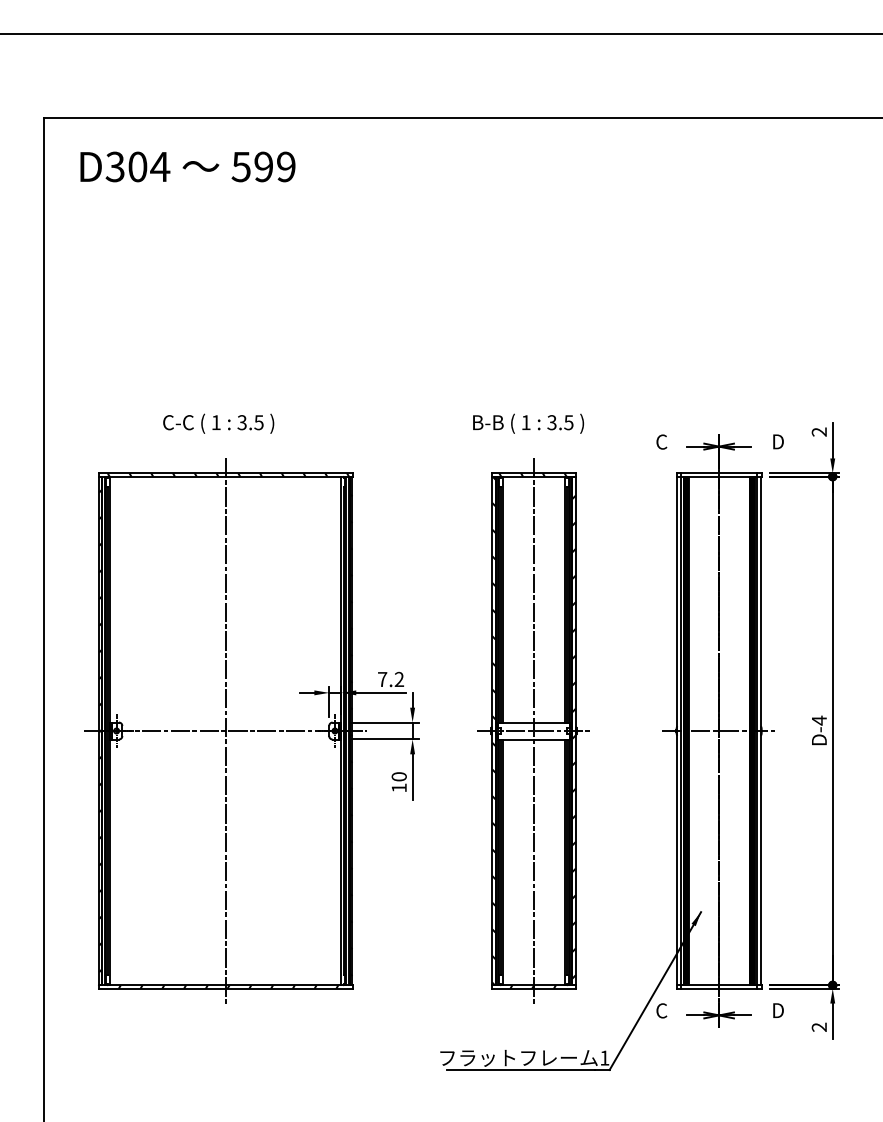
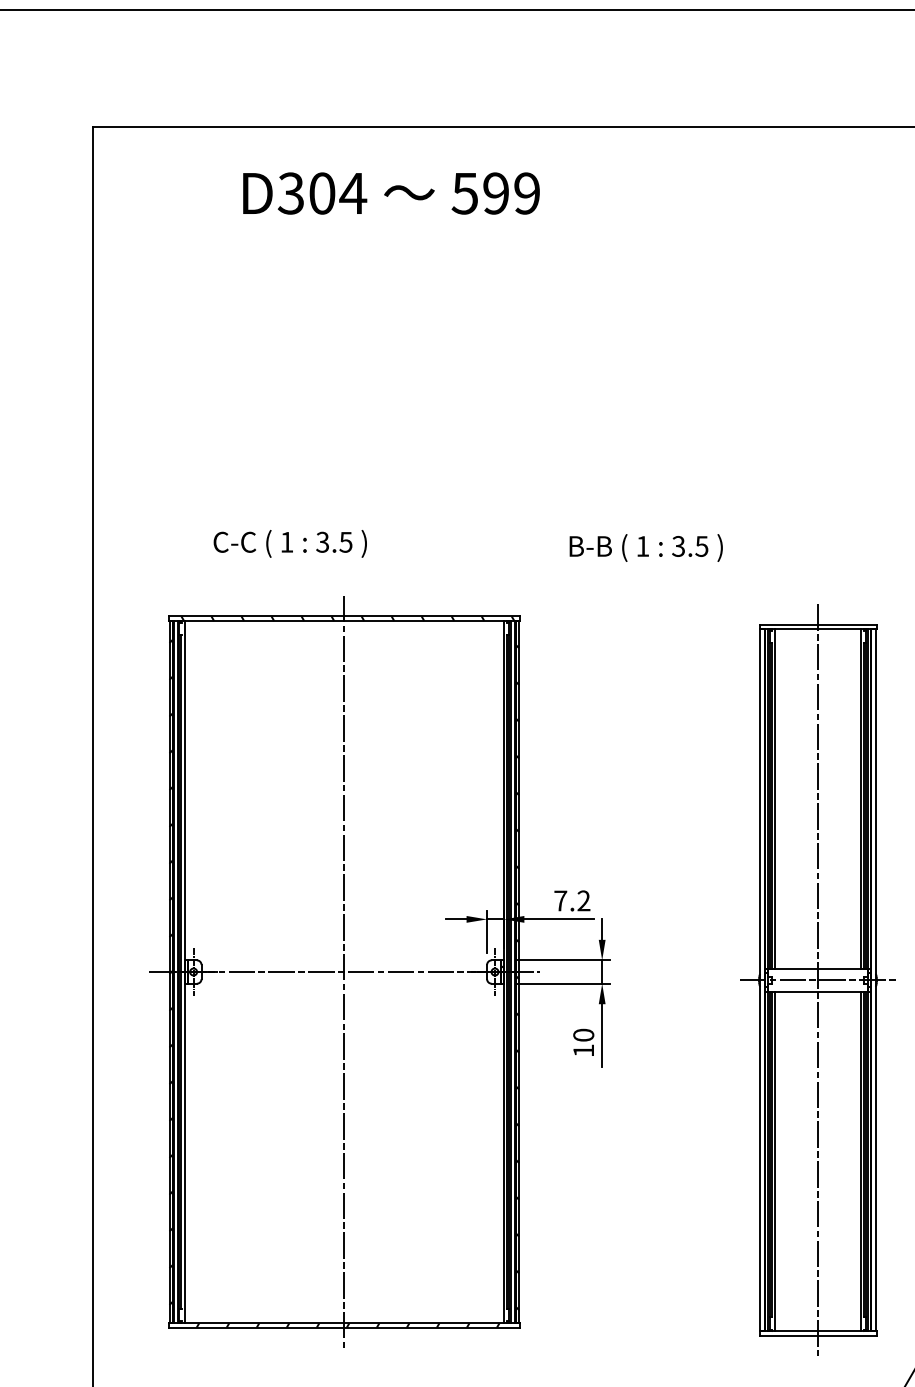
text: (187, 166) -> (390, 192), moved
text: (218, 423) -> (290, 543), moved
text: (528, 423) -> (646, 547), moved
part: (533, 730) -> (817, 979), moved

